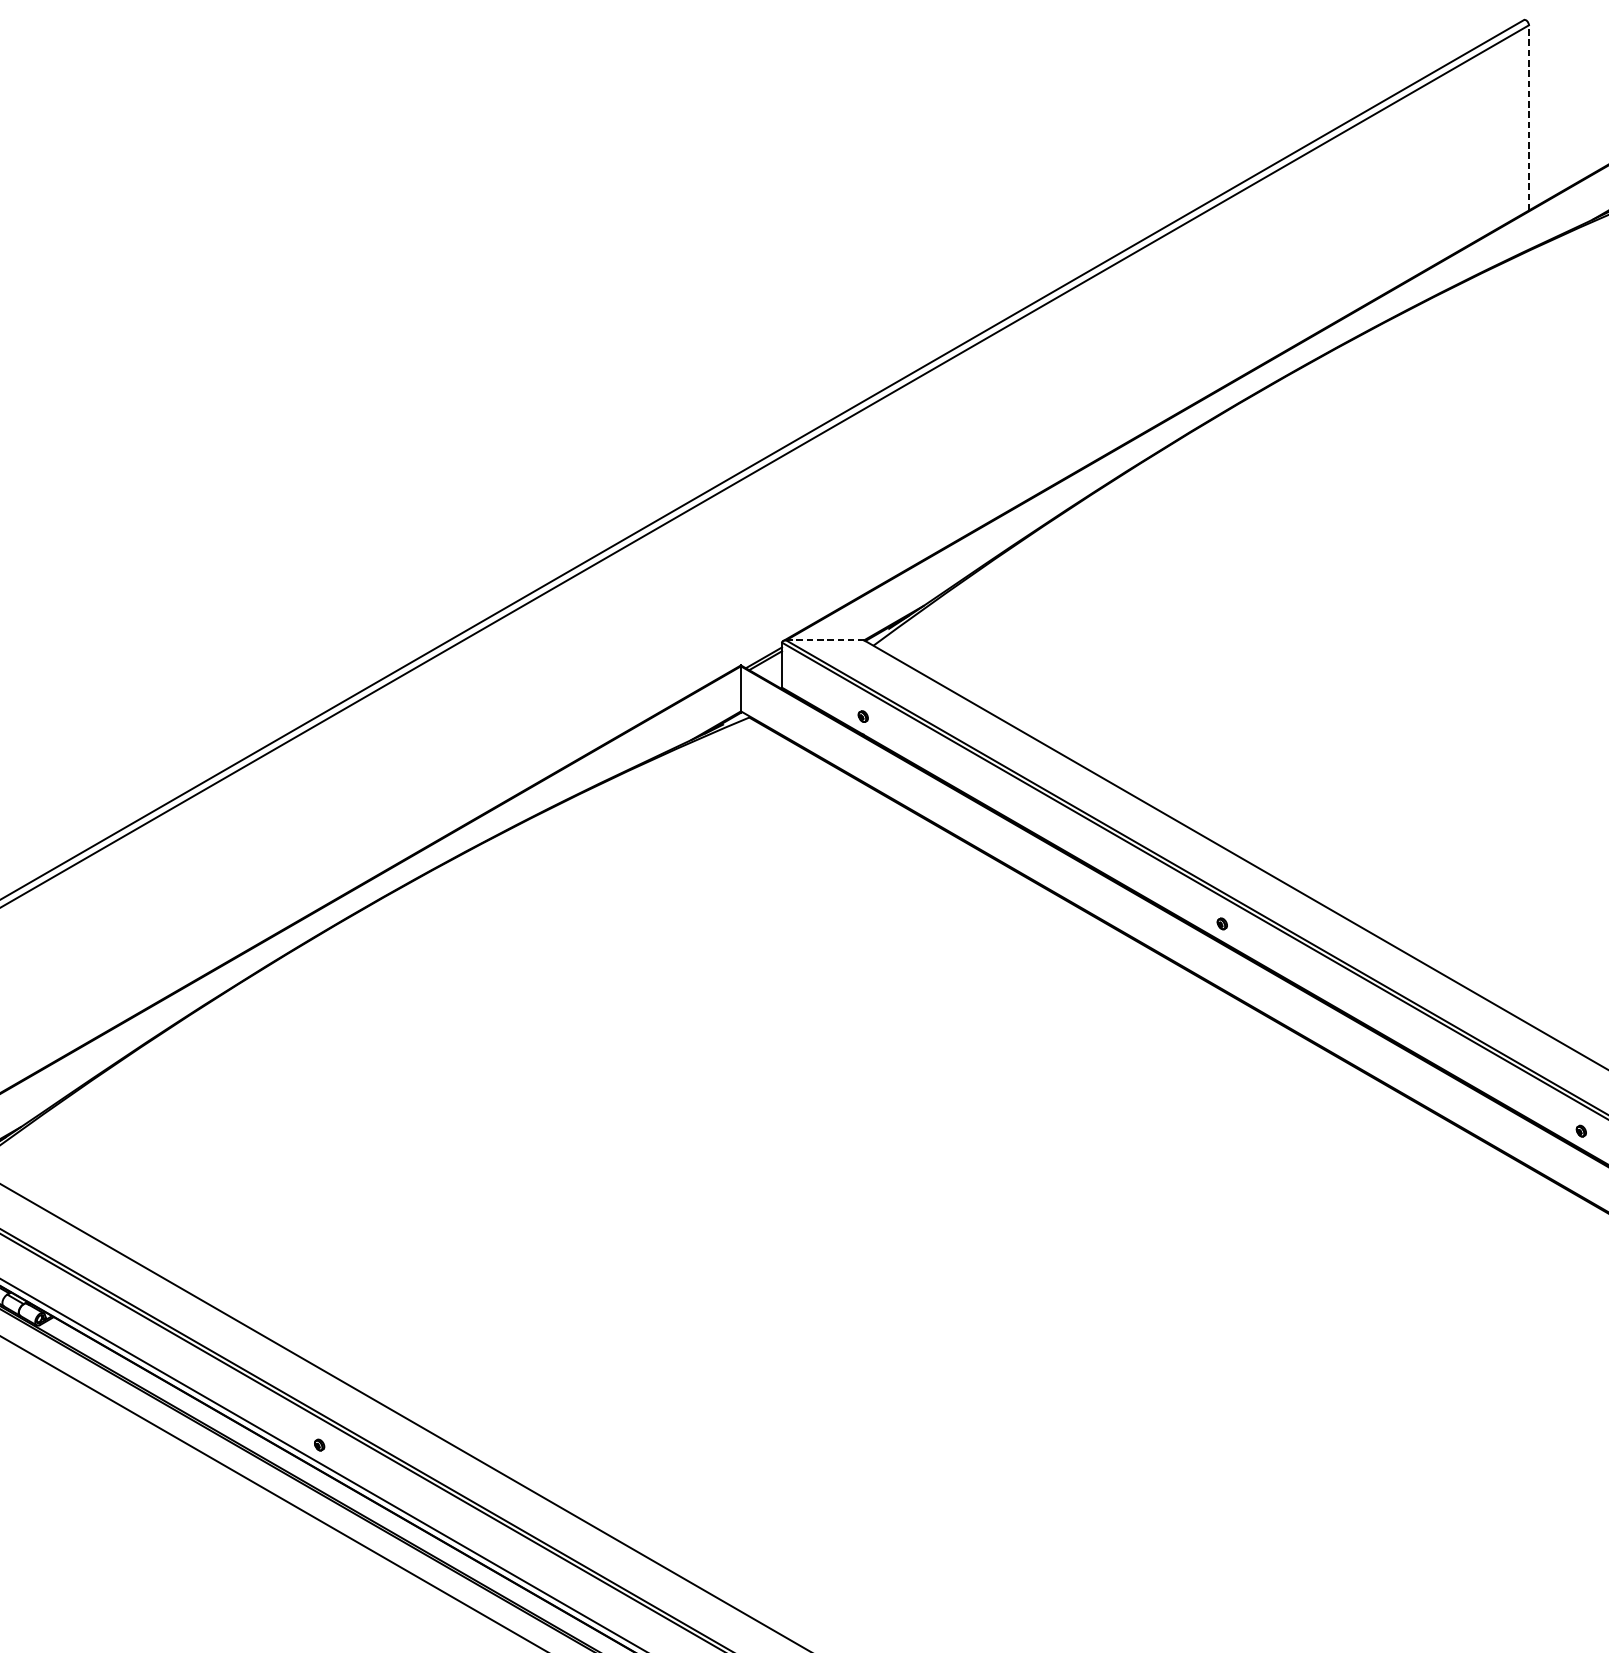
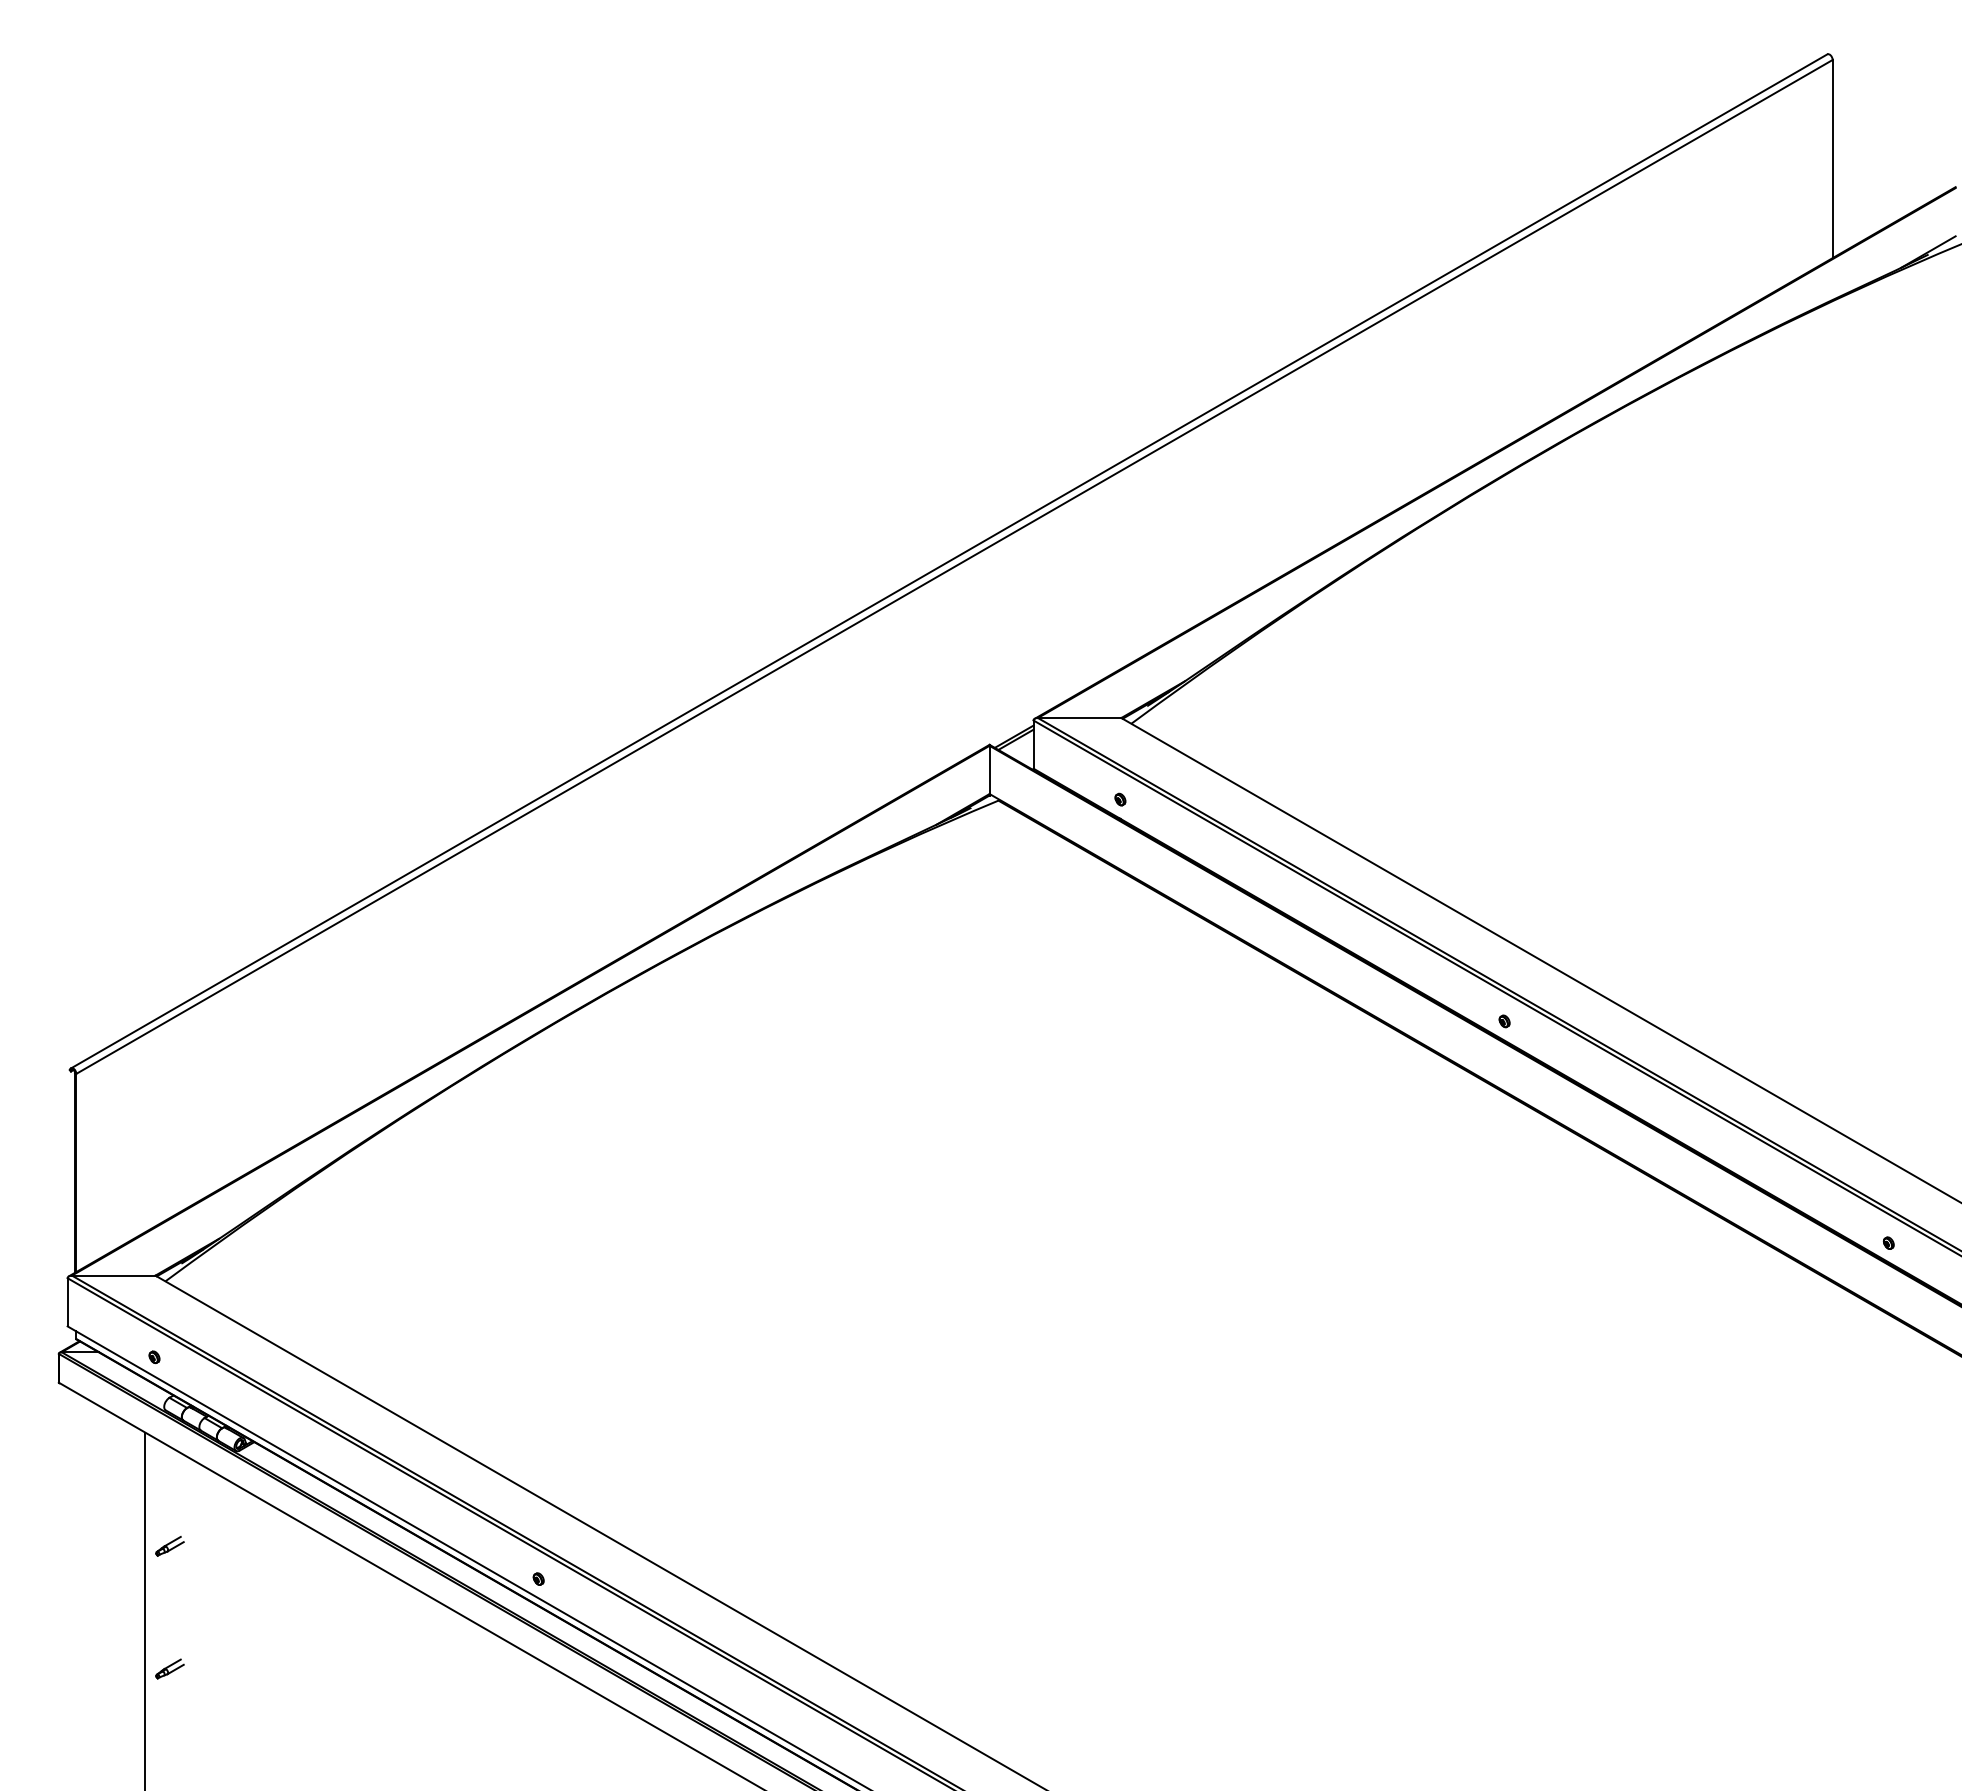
line: (1528, 117) -> (1832, 158), dashed -> solid
line: (825, 640) -> (1079, 718), dashed -> solid

